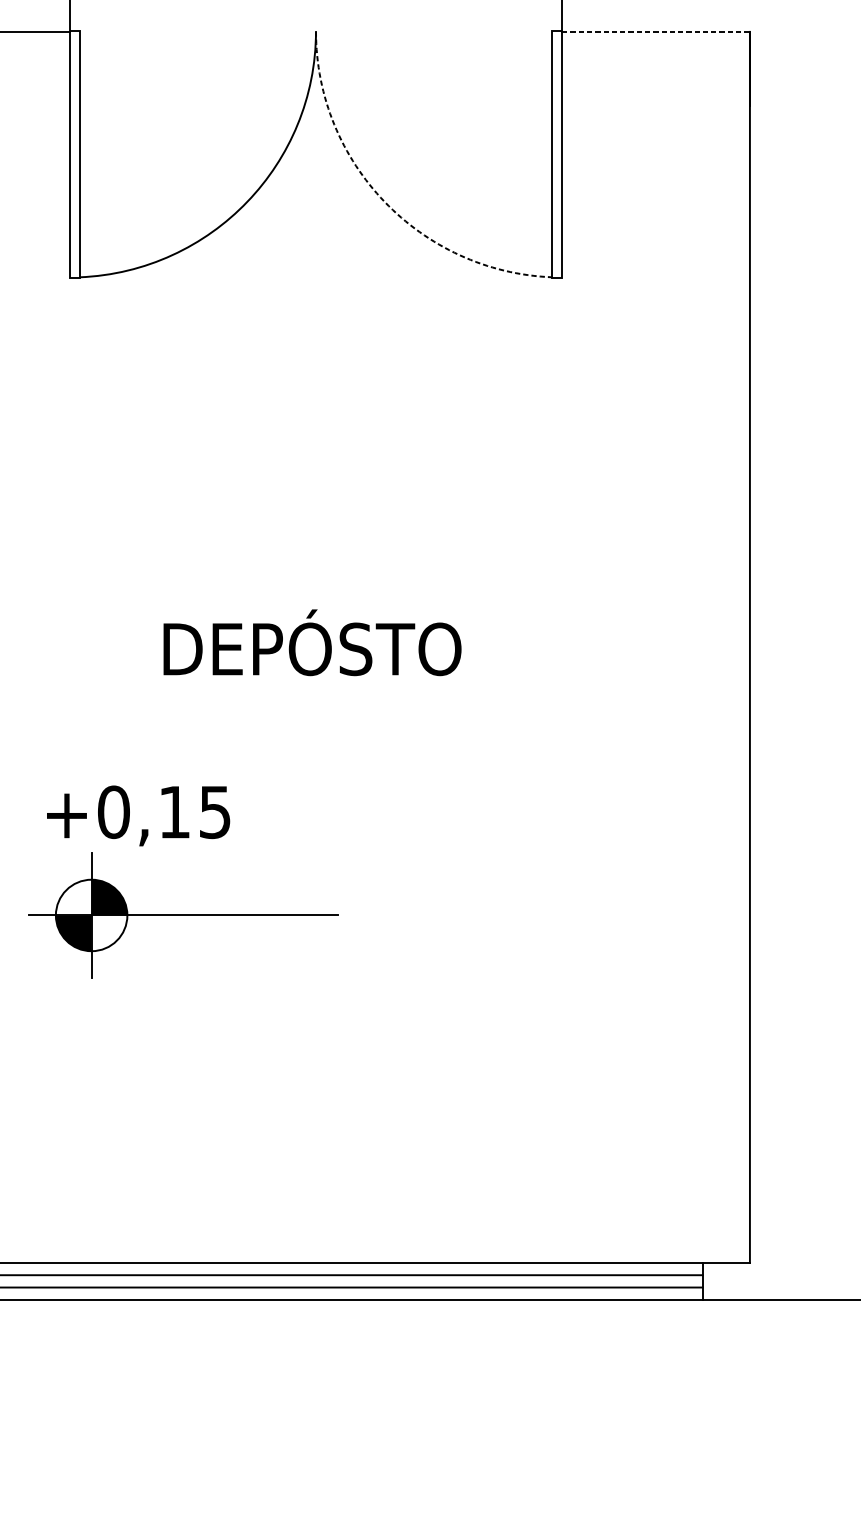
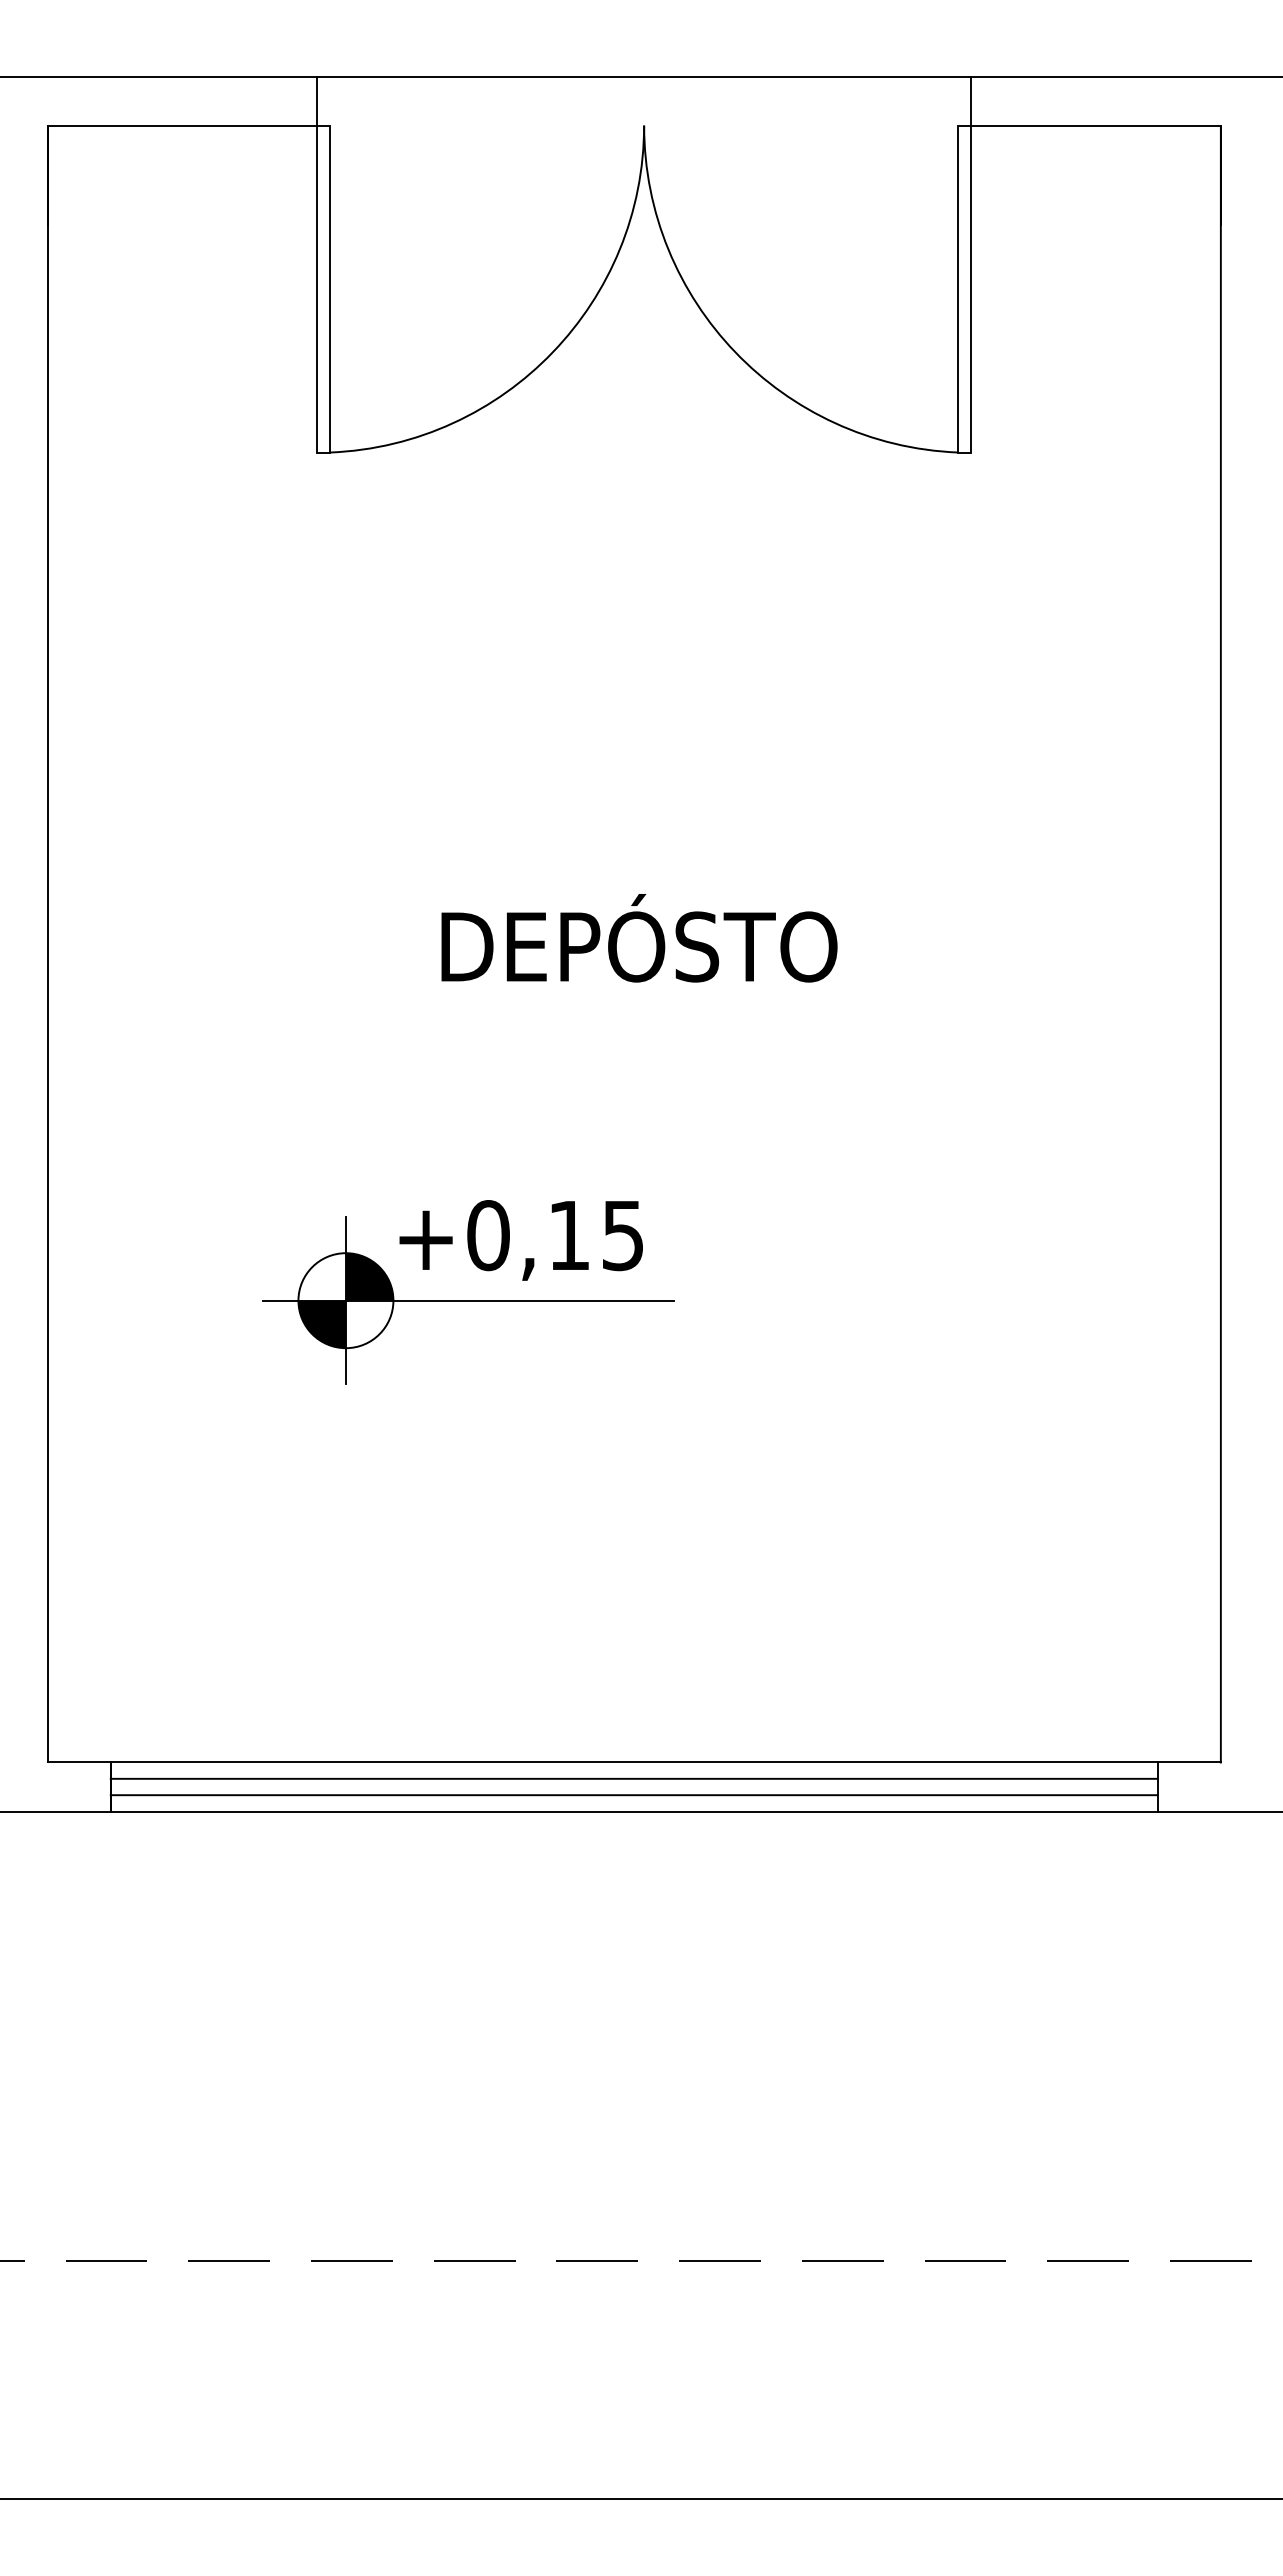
line: (656, 31) -> (1096, 126), dashed -> solid
arc: (384, 202) -> (735, 352), dashed -> solid
text: (137, 816) -> (520, 1240), moved

